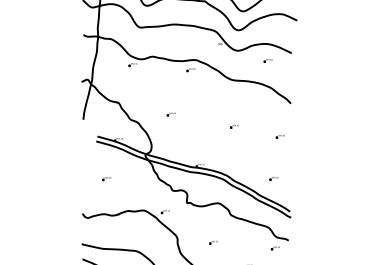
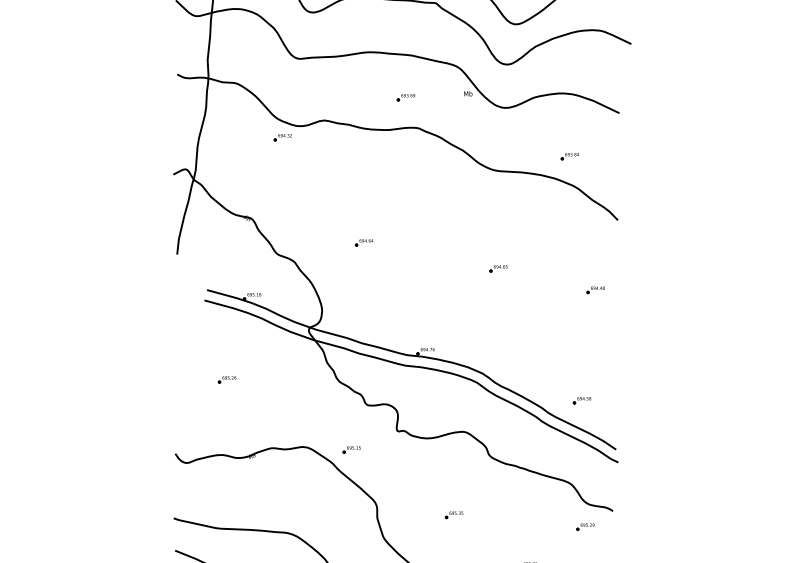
part: (267, 60) -> (568, 156), moved
part: (190, 70) -> (404, 98), moved
part: (273, 178) -> (580, 400), moved

